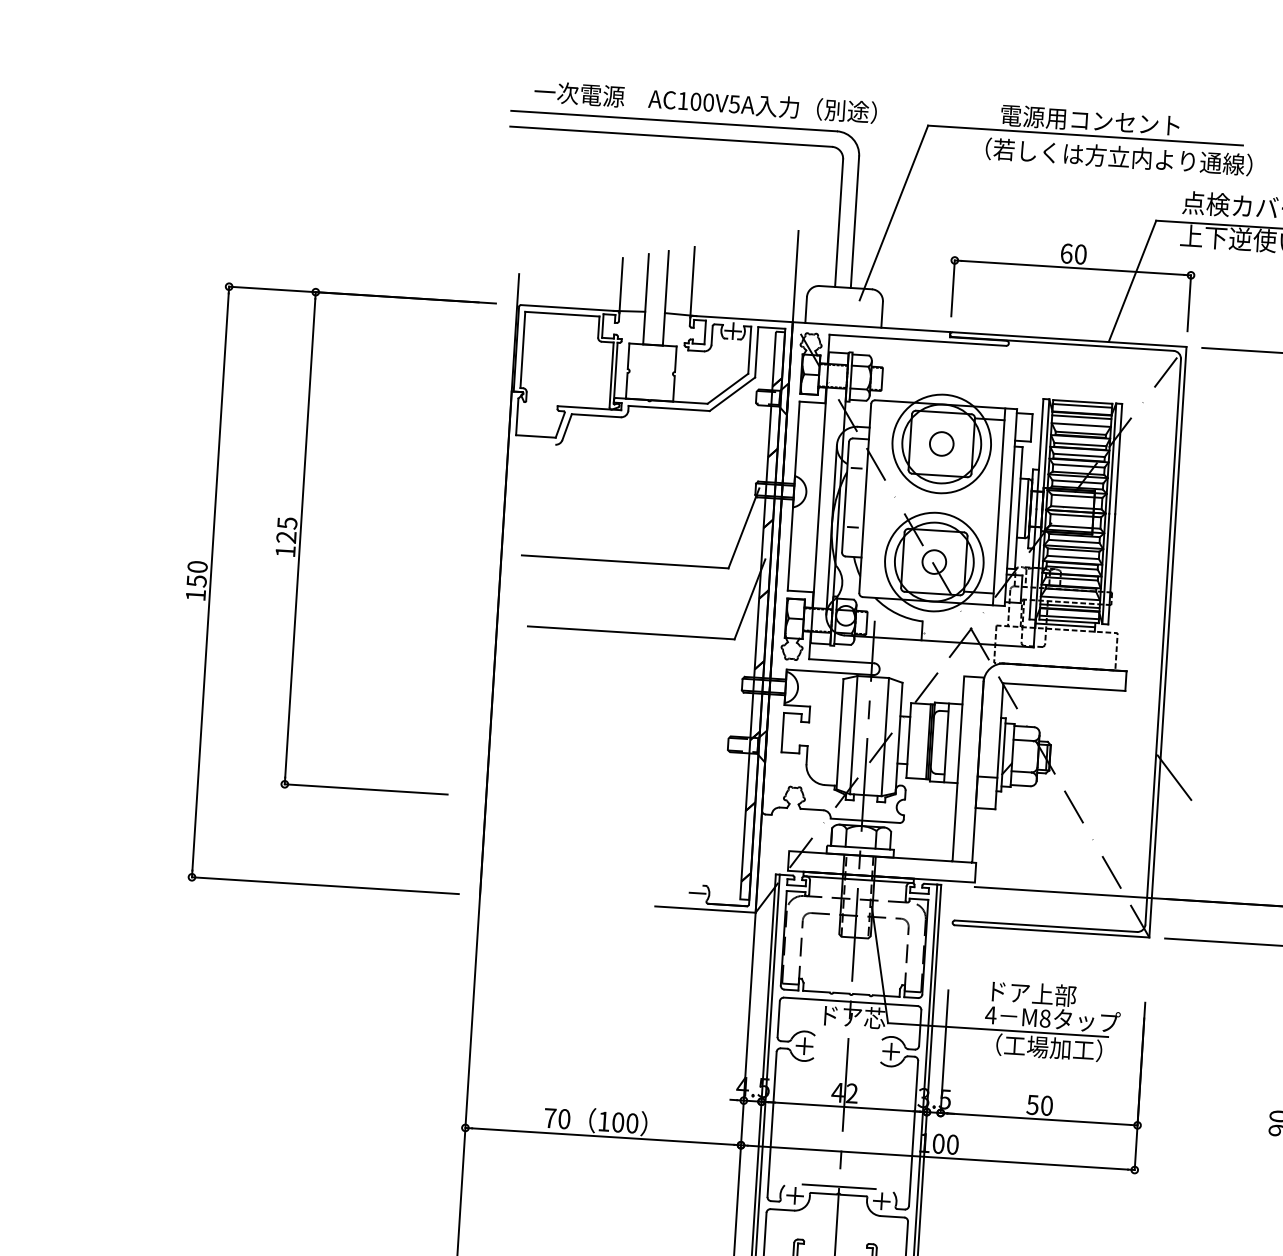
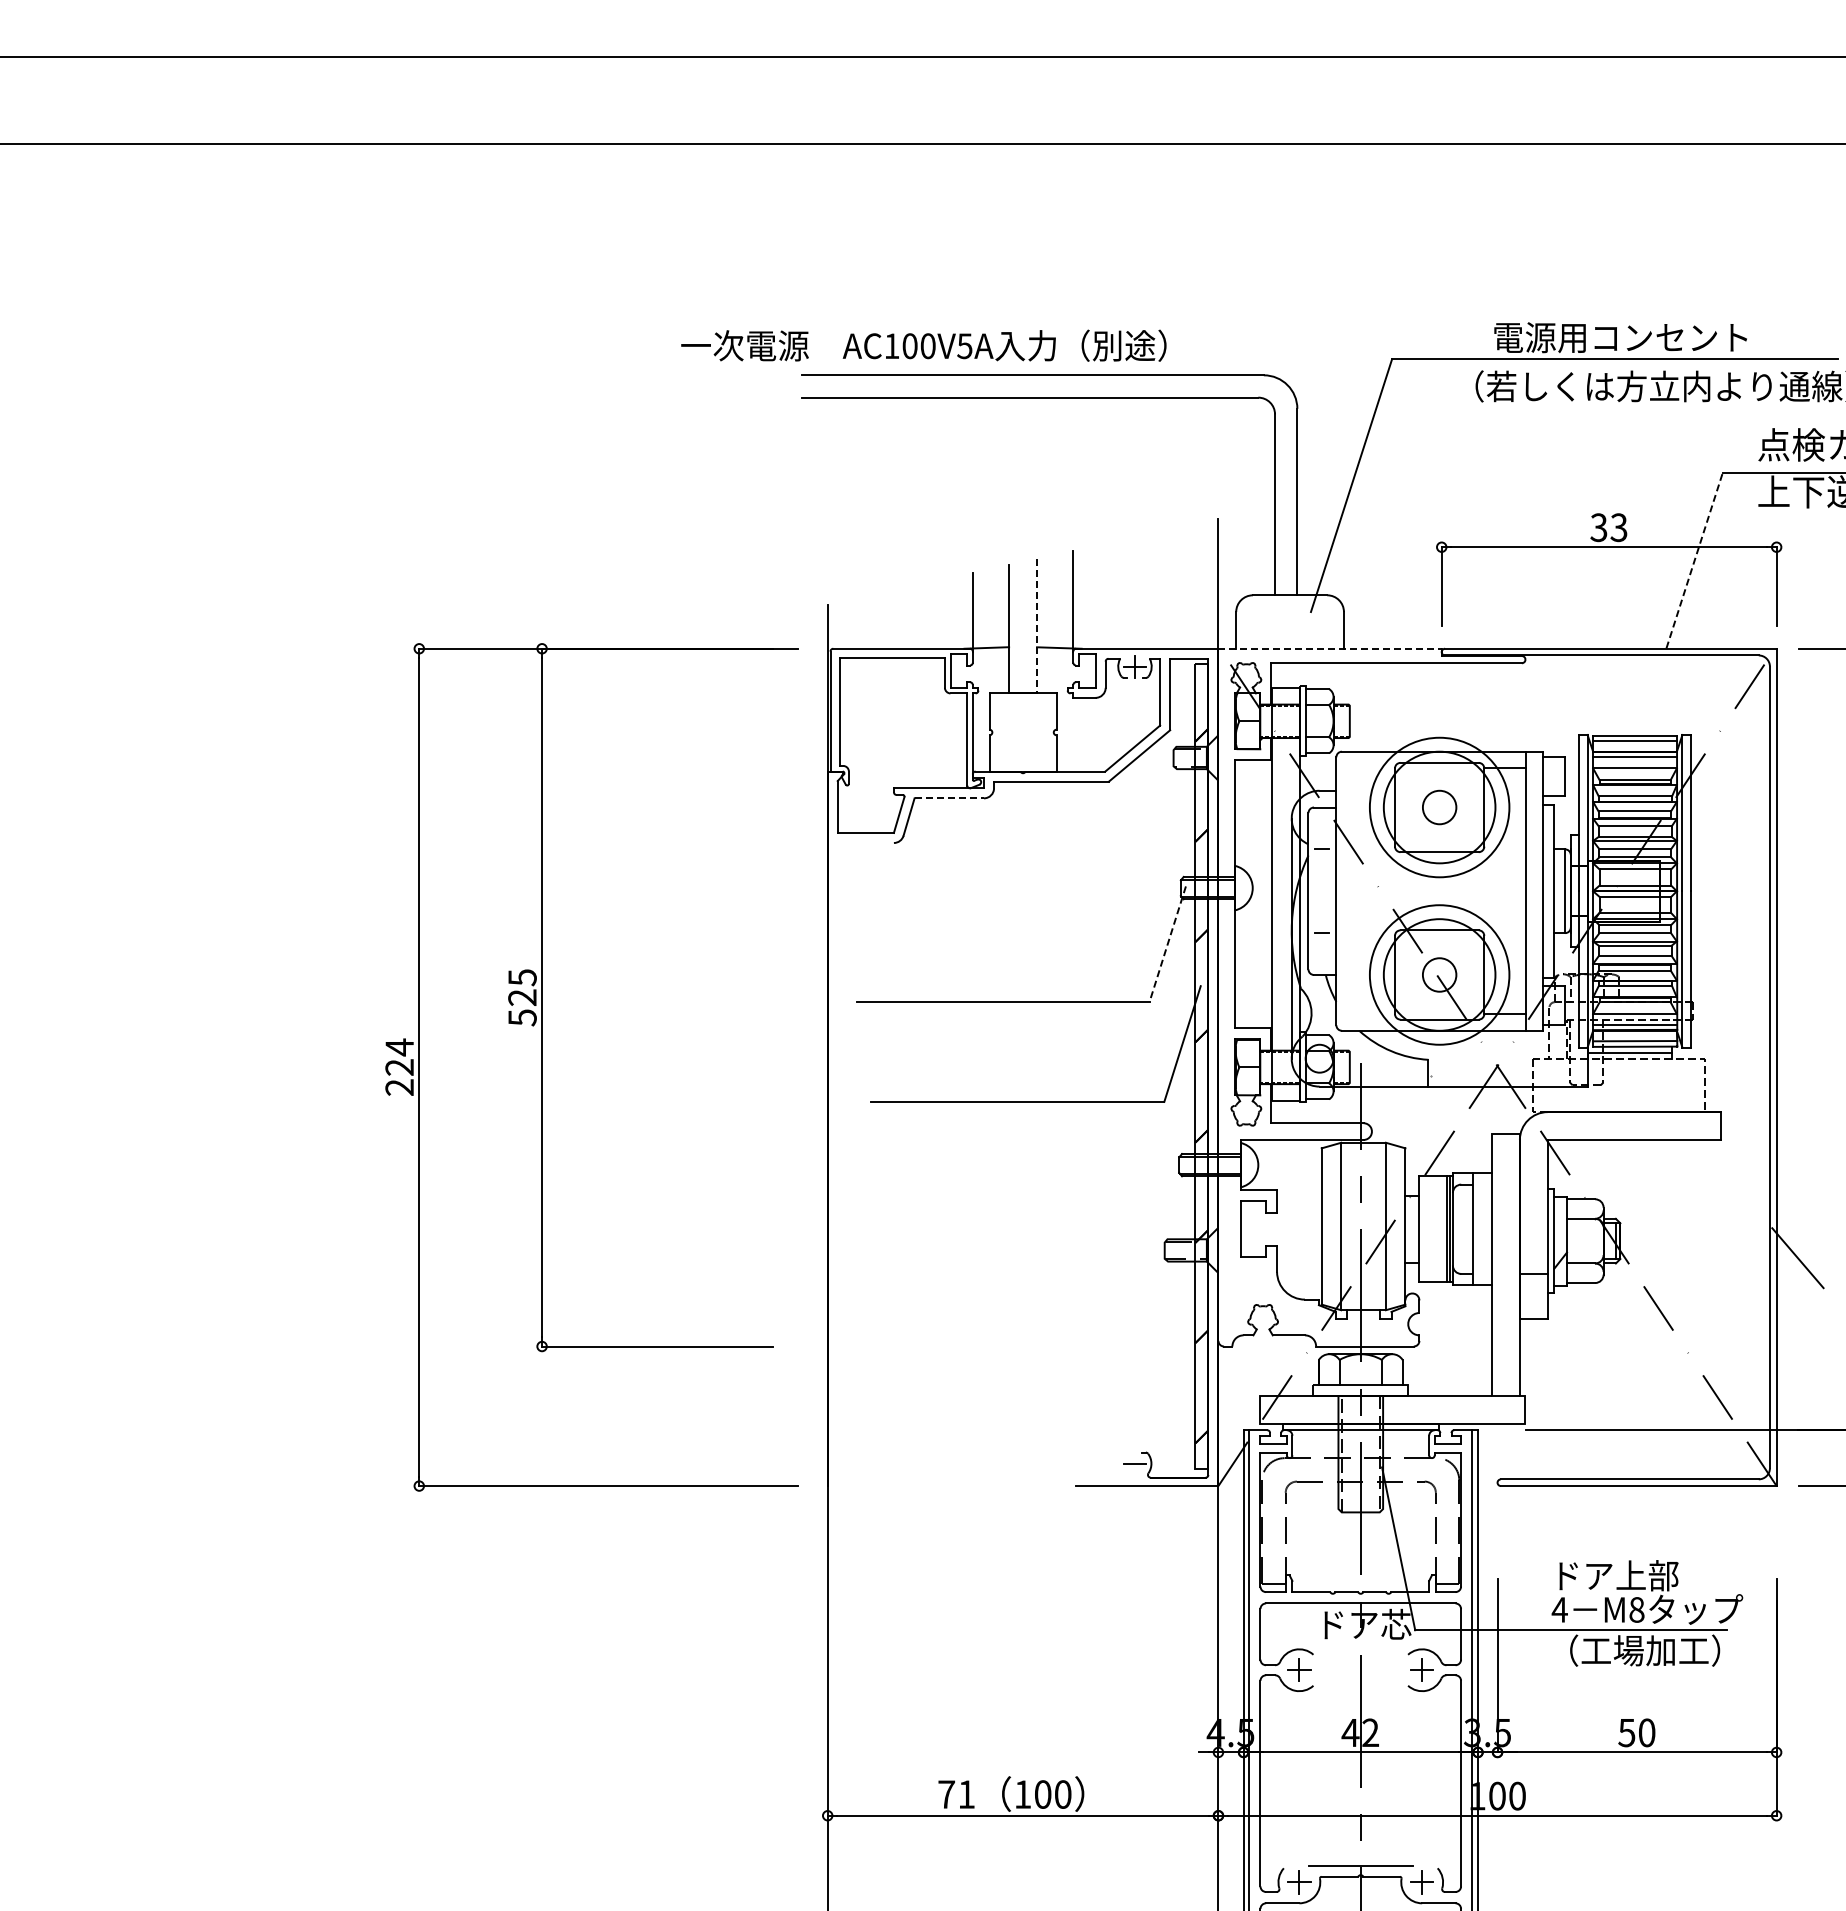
text: (705, 101) -> (923, 345), moved
text: (1073, 253) -> (1608, 527), 60 -> 33
line: (1132, 281) -> (1694, 560), solid -> dashed
line: (666, 298) -> (1037, 626), solid -> dashed
line: (871, 326) -> (1330, 648), solid -> dashed
line: (596, 415) -> (949, 798), solid -> dashed
line: (743, 528) -> (1167, 944), solid -> dashed
text: (285, 551) -> (522, 1017), 125 -> 525
text: (196, 580) -> (399, 1066), 150 -> 224
text: (564, 1119) -> (966, 1794), 70 -> 71

